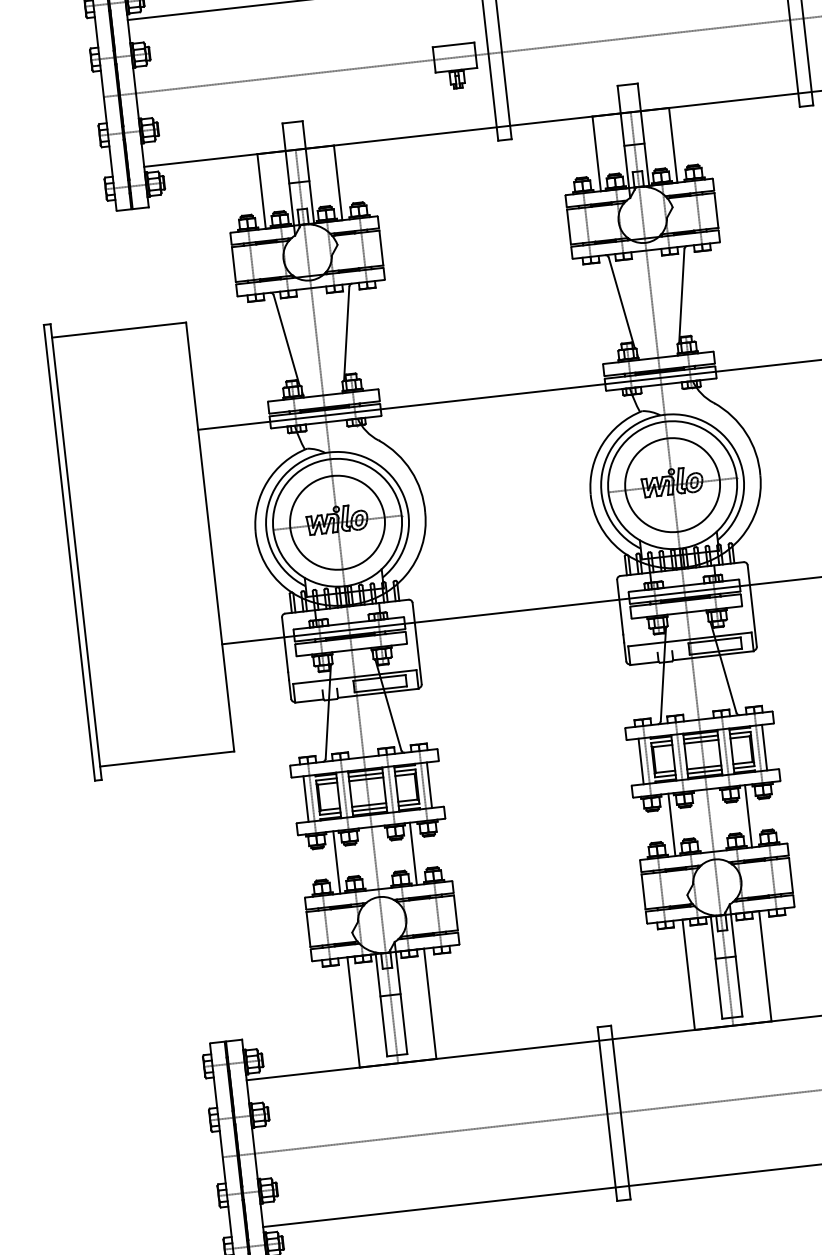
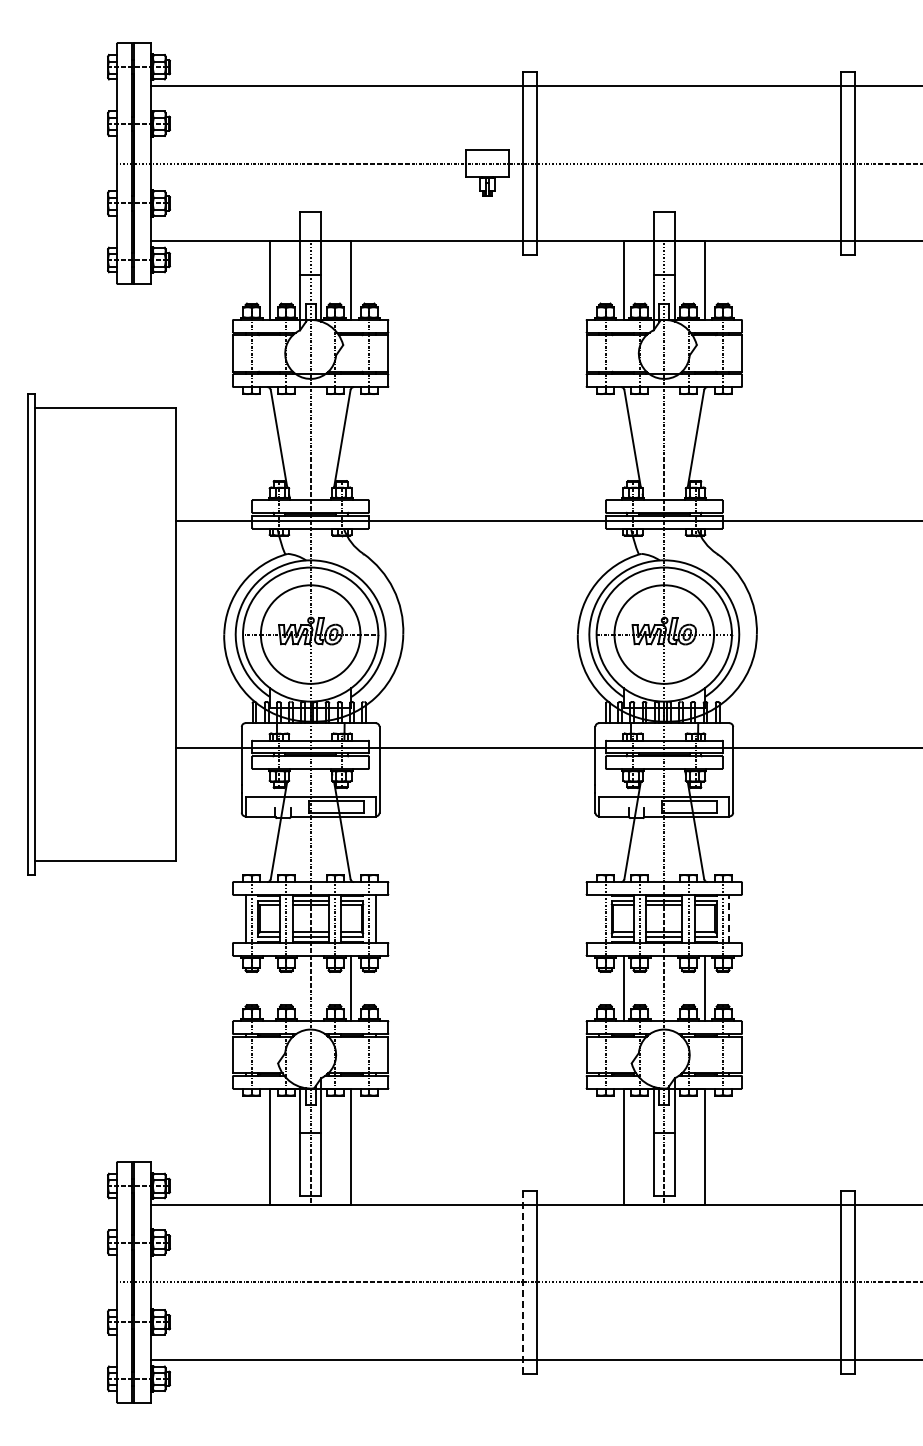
line: (764, 747) -> (729, 918), solid -> dashed
line: (641, 761) -> (599, 918), removed
line: (337, 862) -> (270, 988), removed
line: (607, 1114) -> (522, 1282), solid -> dashed

